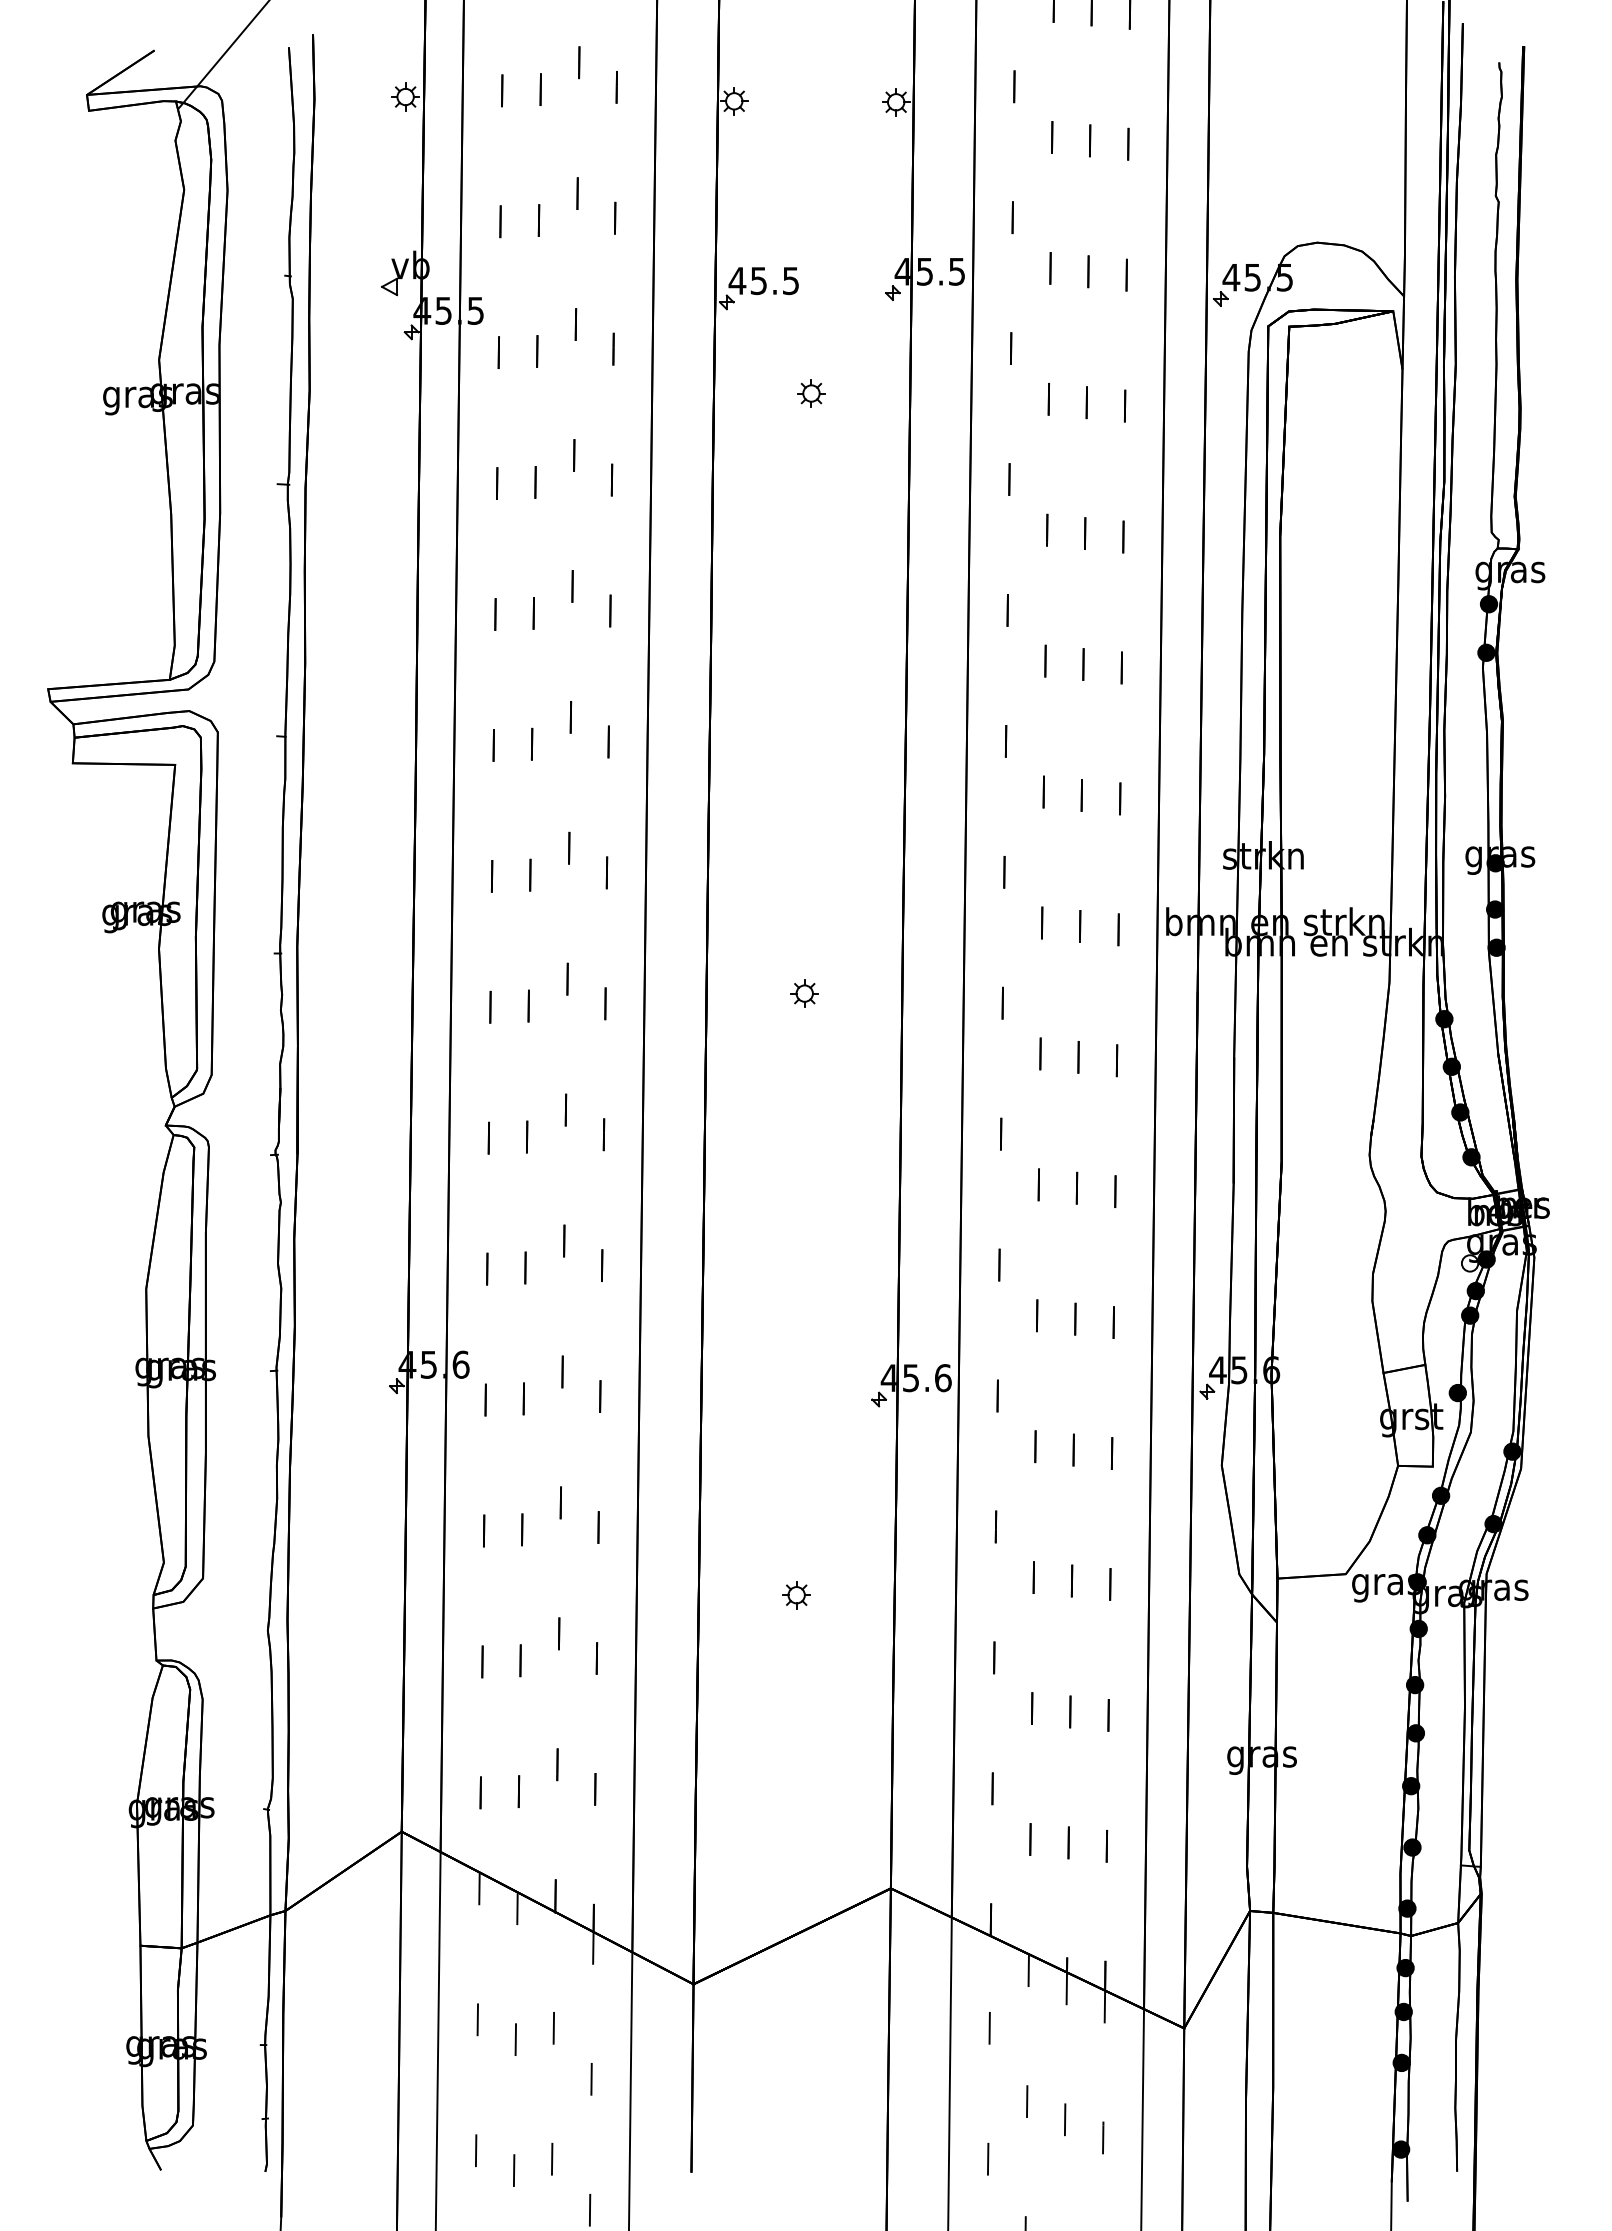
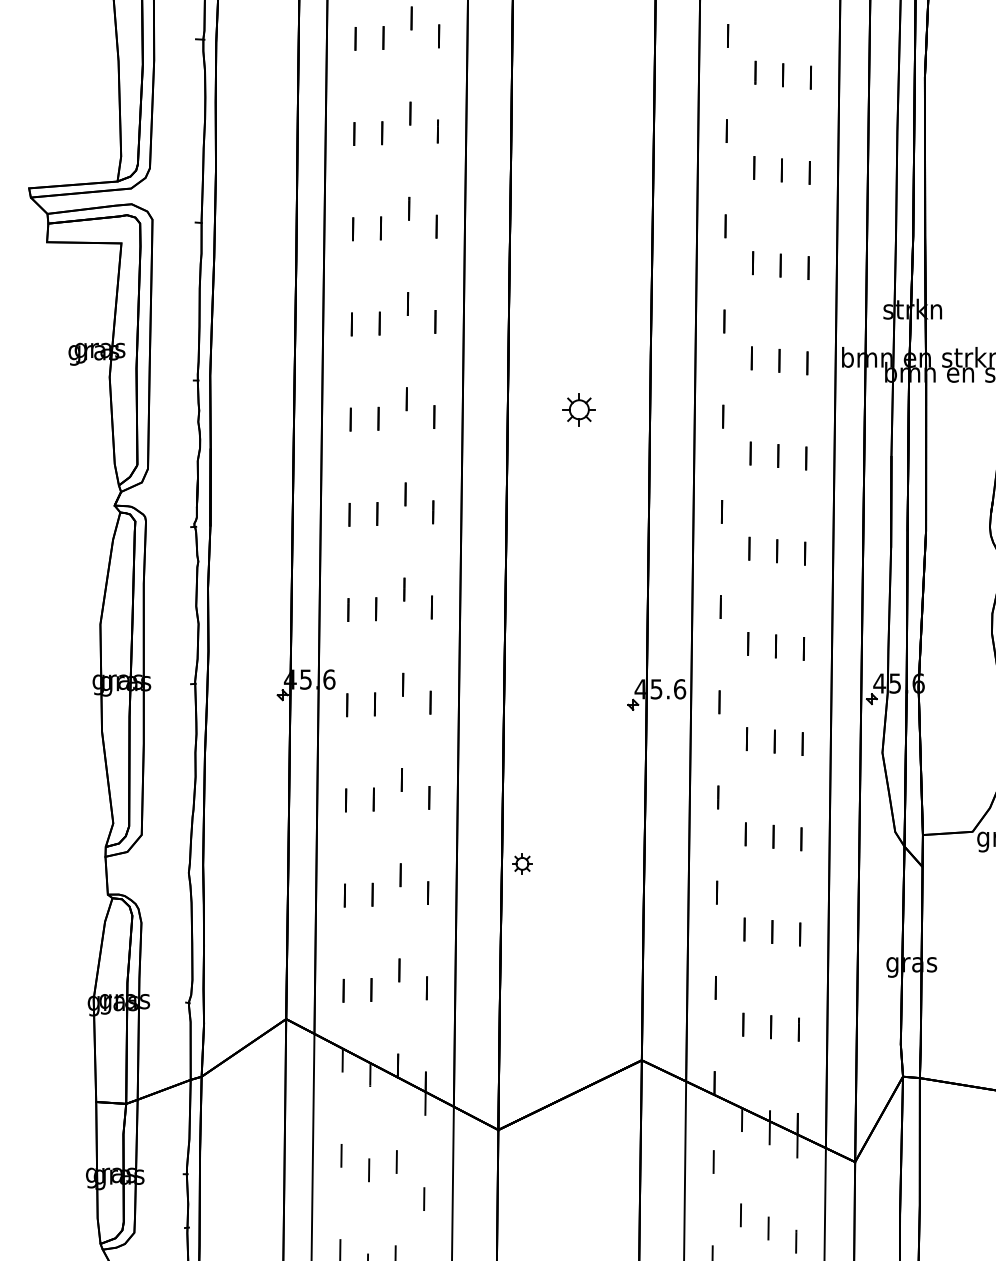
part: (804, 993) -> (579, 409), size x1.6
part: (796, 1595) -> (522, 864), moved

